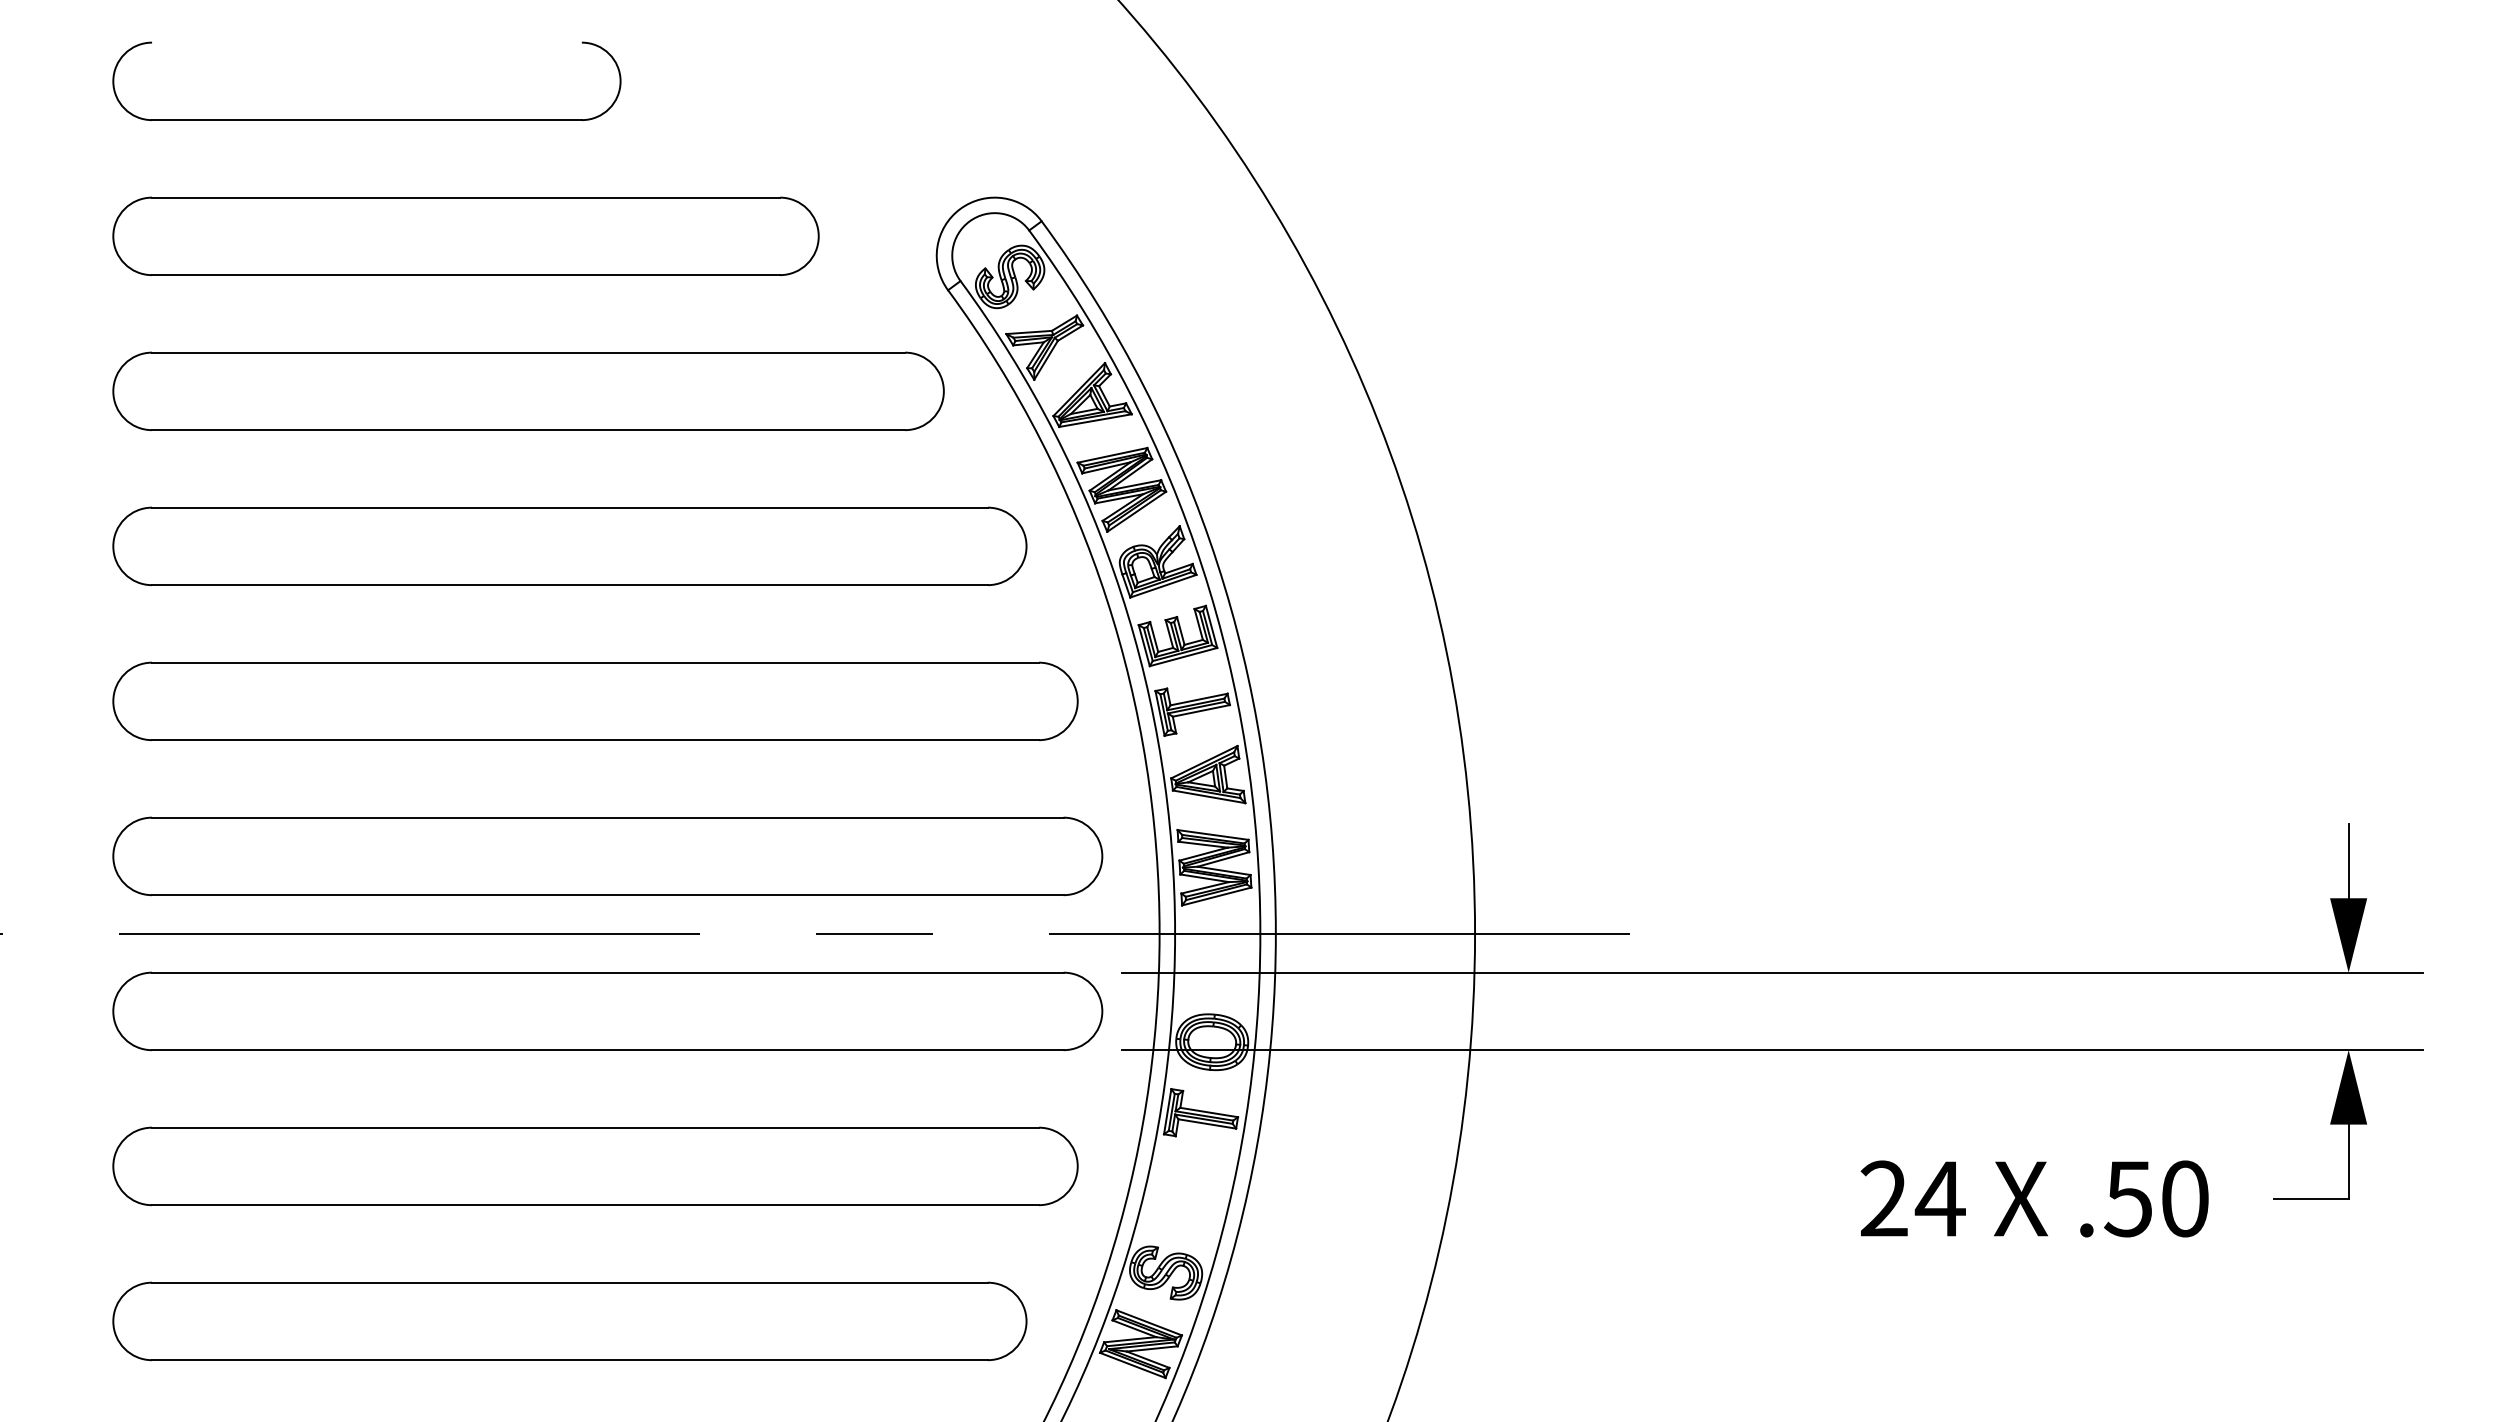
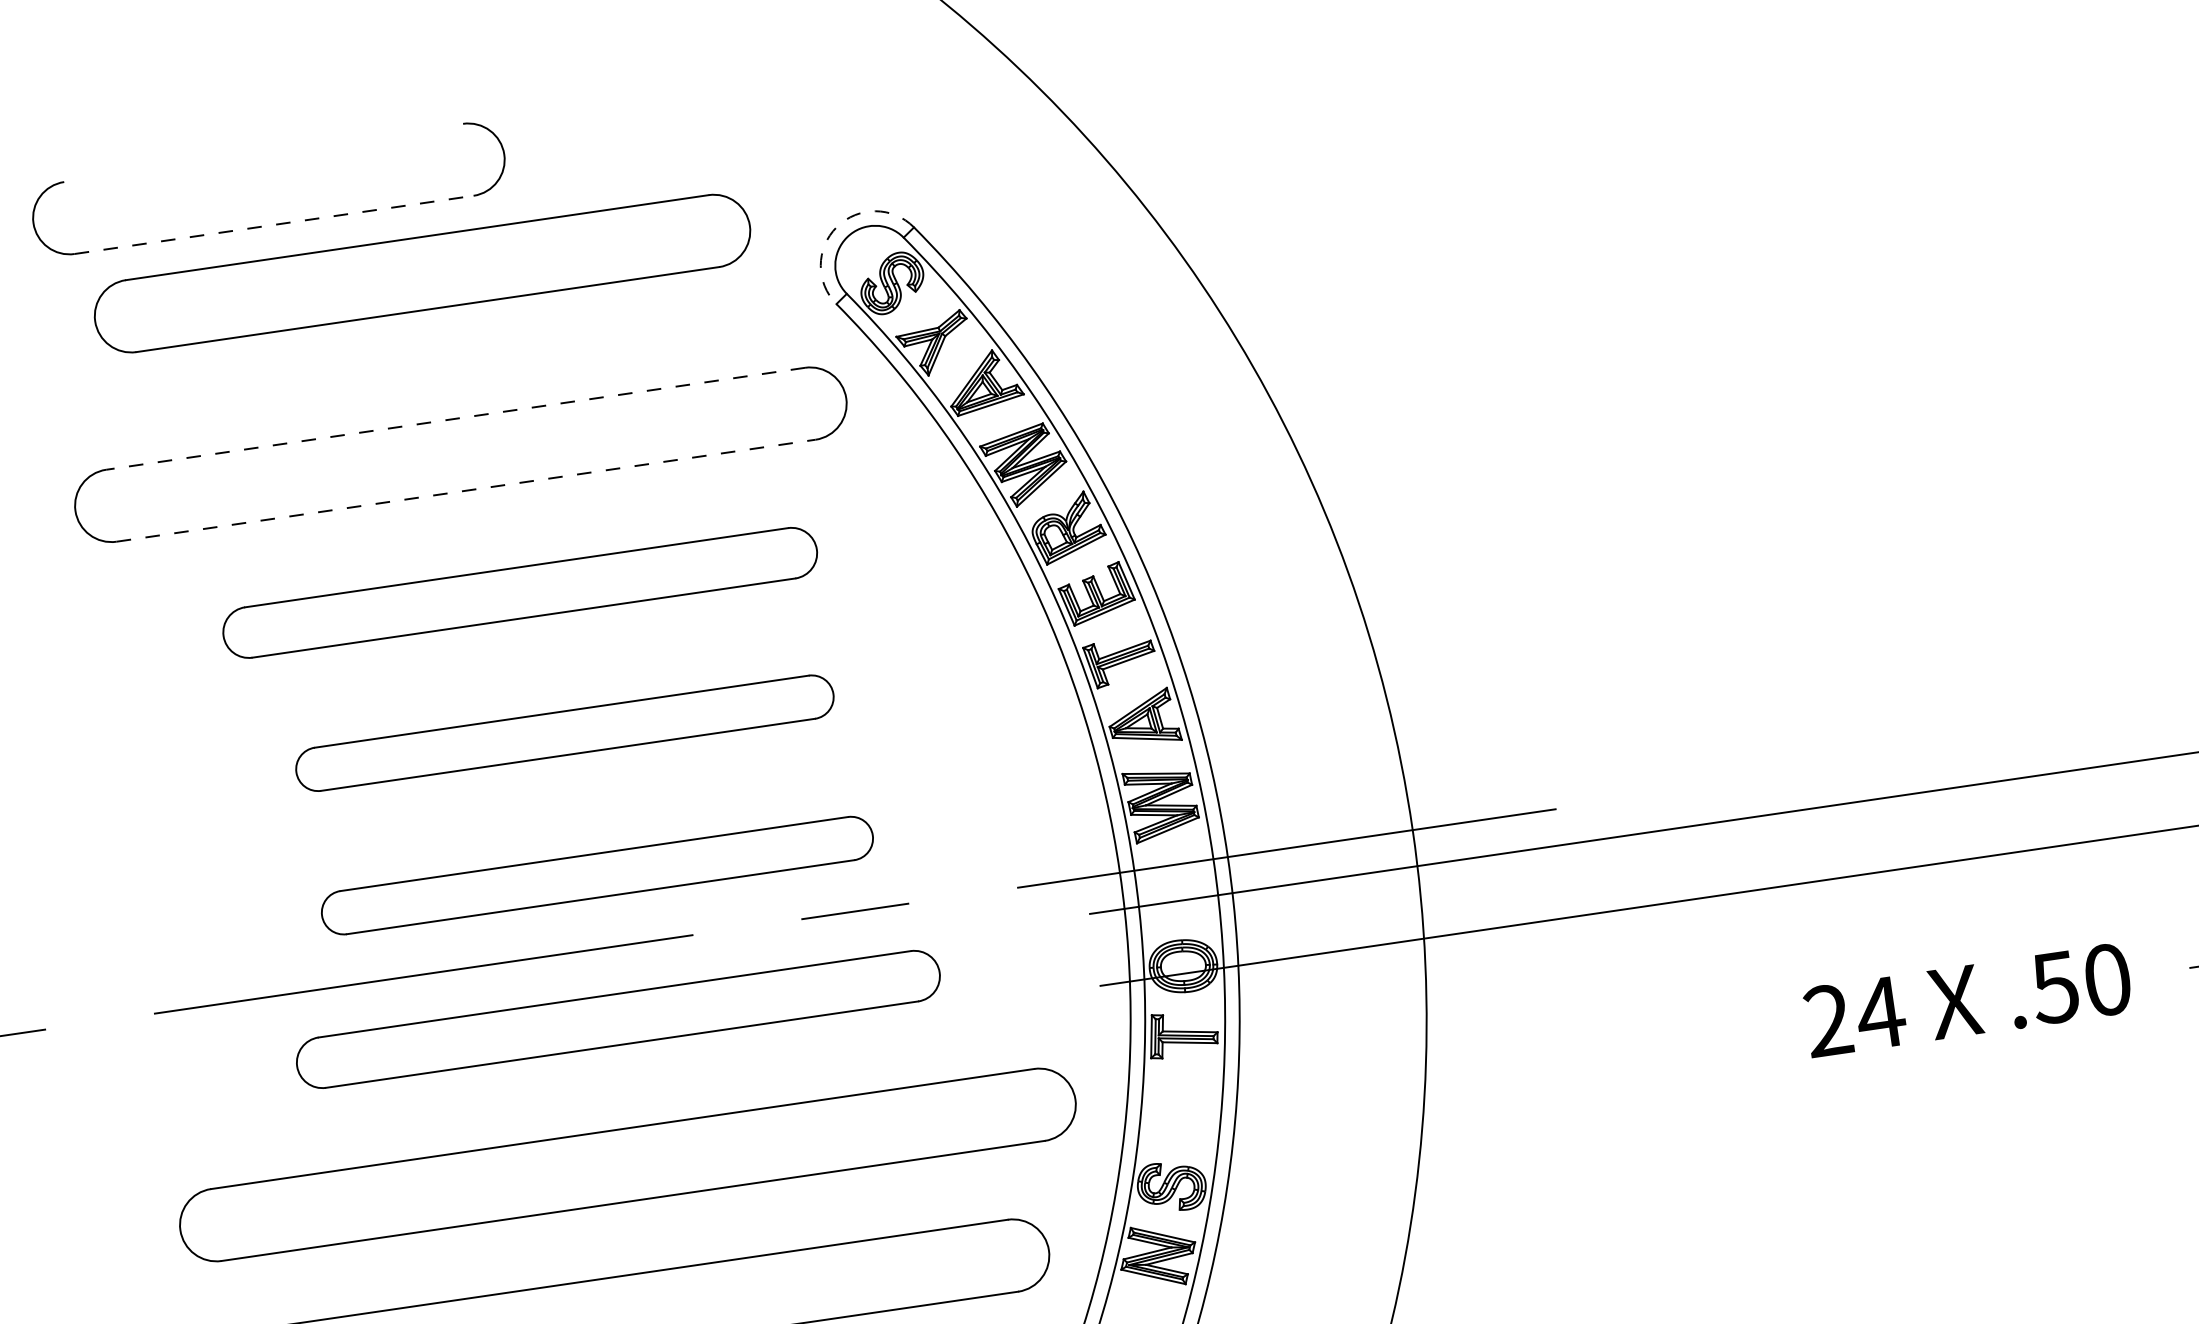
line: (366, 120) -> (273, 225), solid -> dashed
arc: (960, 208) -> (836, 226), solid -> dashed
part: (465, 235) -> (421, 272), moved
line: (528, 352) -> (455, 418), solid -> dashed
line: (528, 430) -> (466, 491), solid -> dashed
part: (569, 545) -> (519, 592), size x0.7
part: (595, 700) -> (564, 732), size x0.6
part: (607, 856) -> (597, 875), size x0.6
part: (607, 1011) -> (618, 1019), size x0.7

